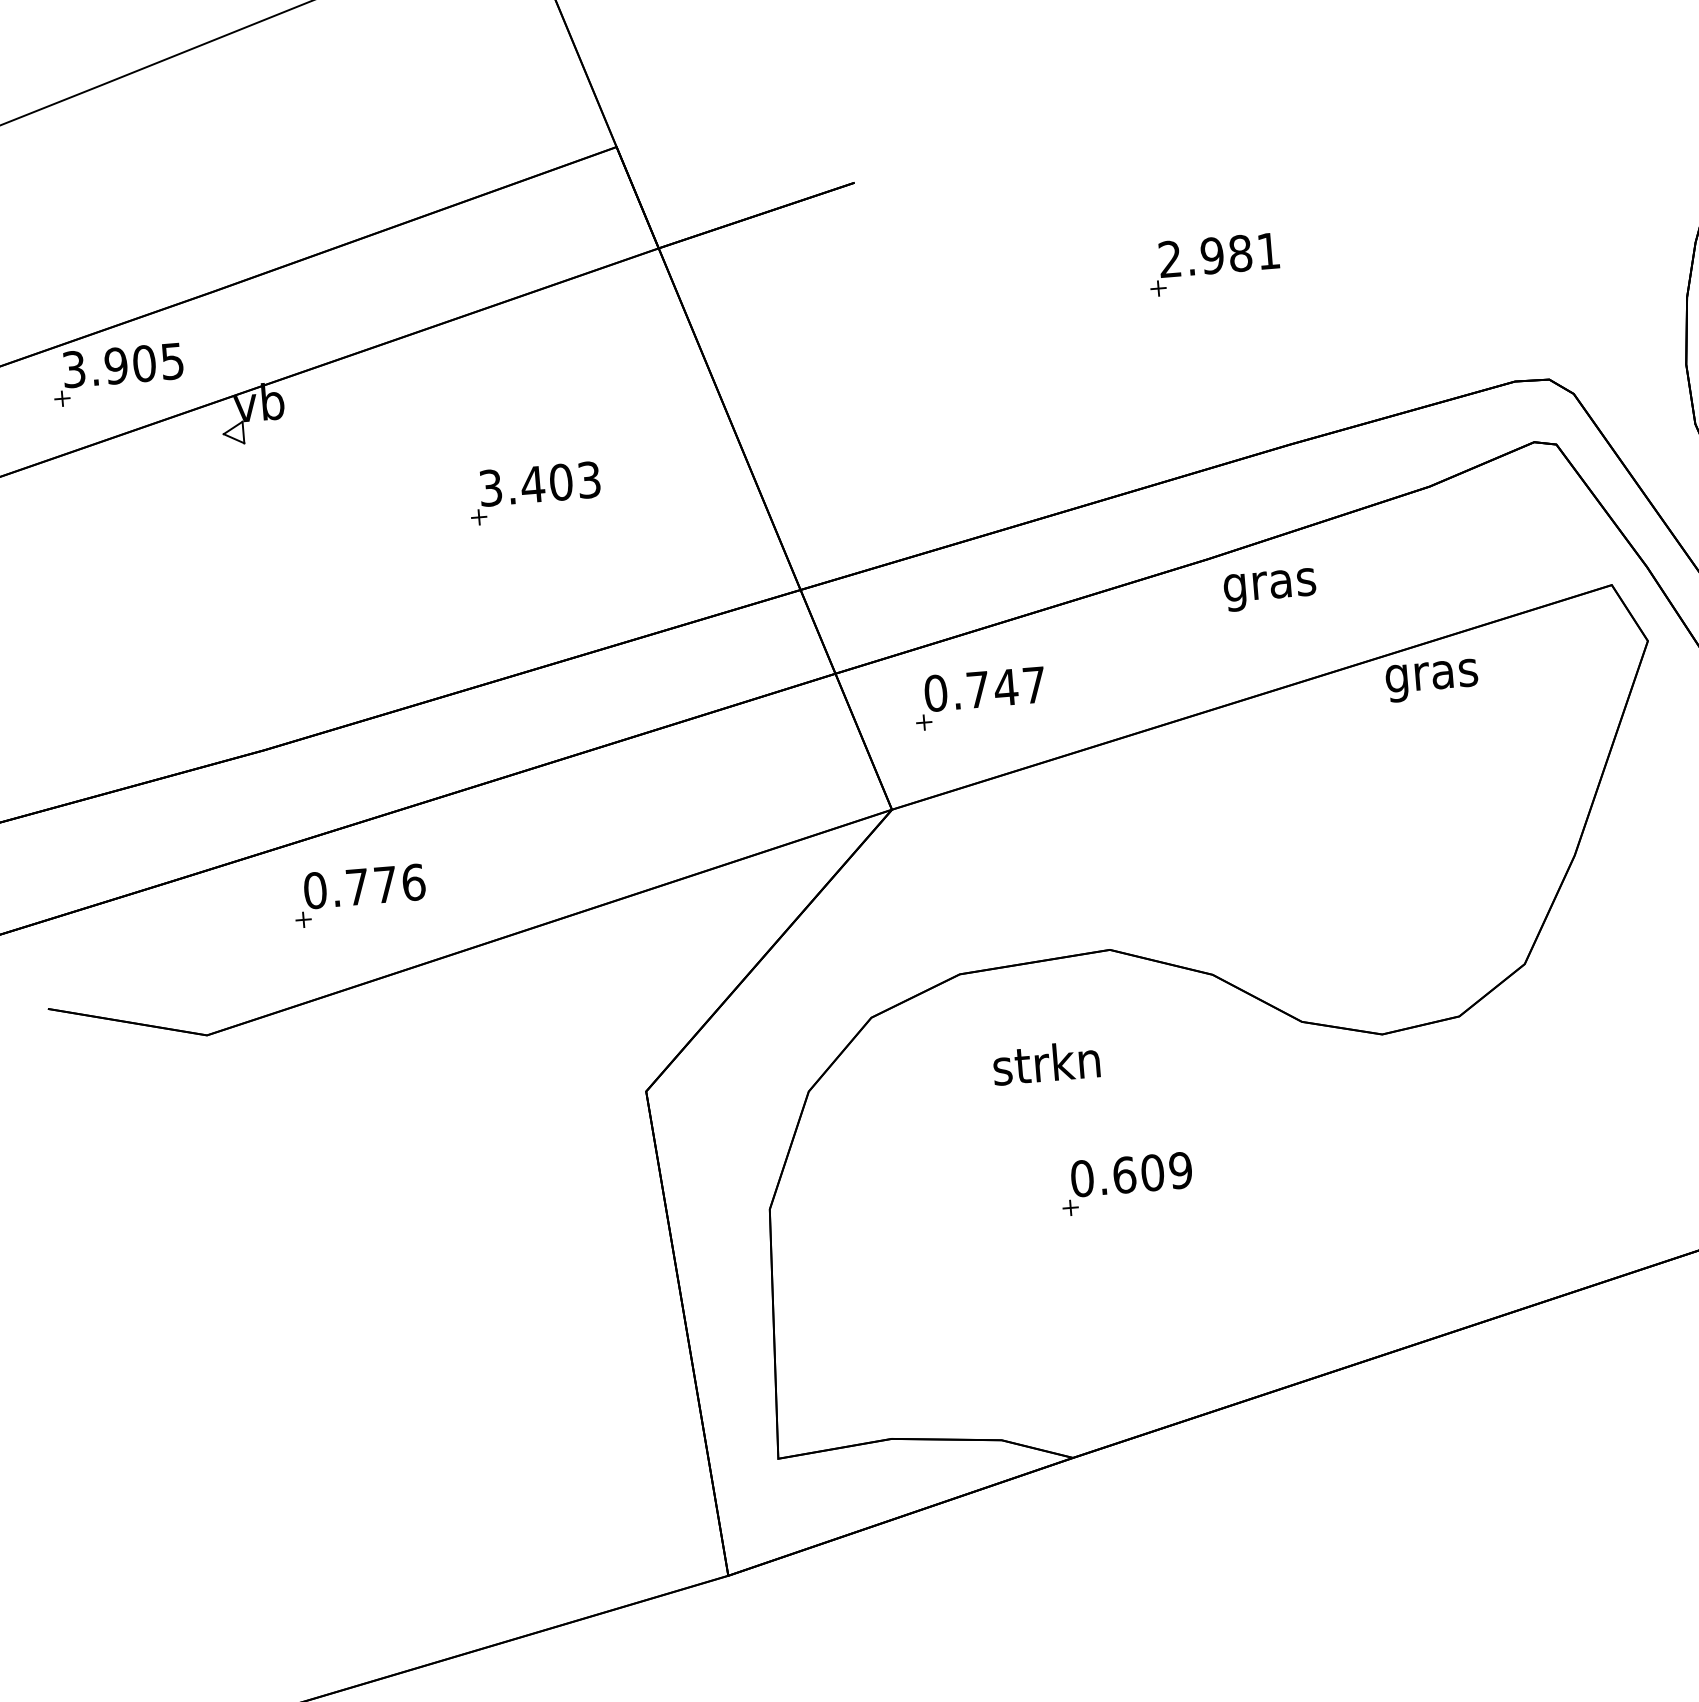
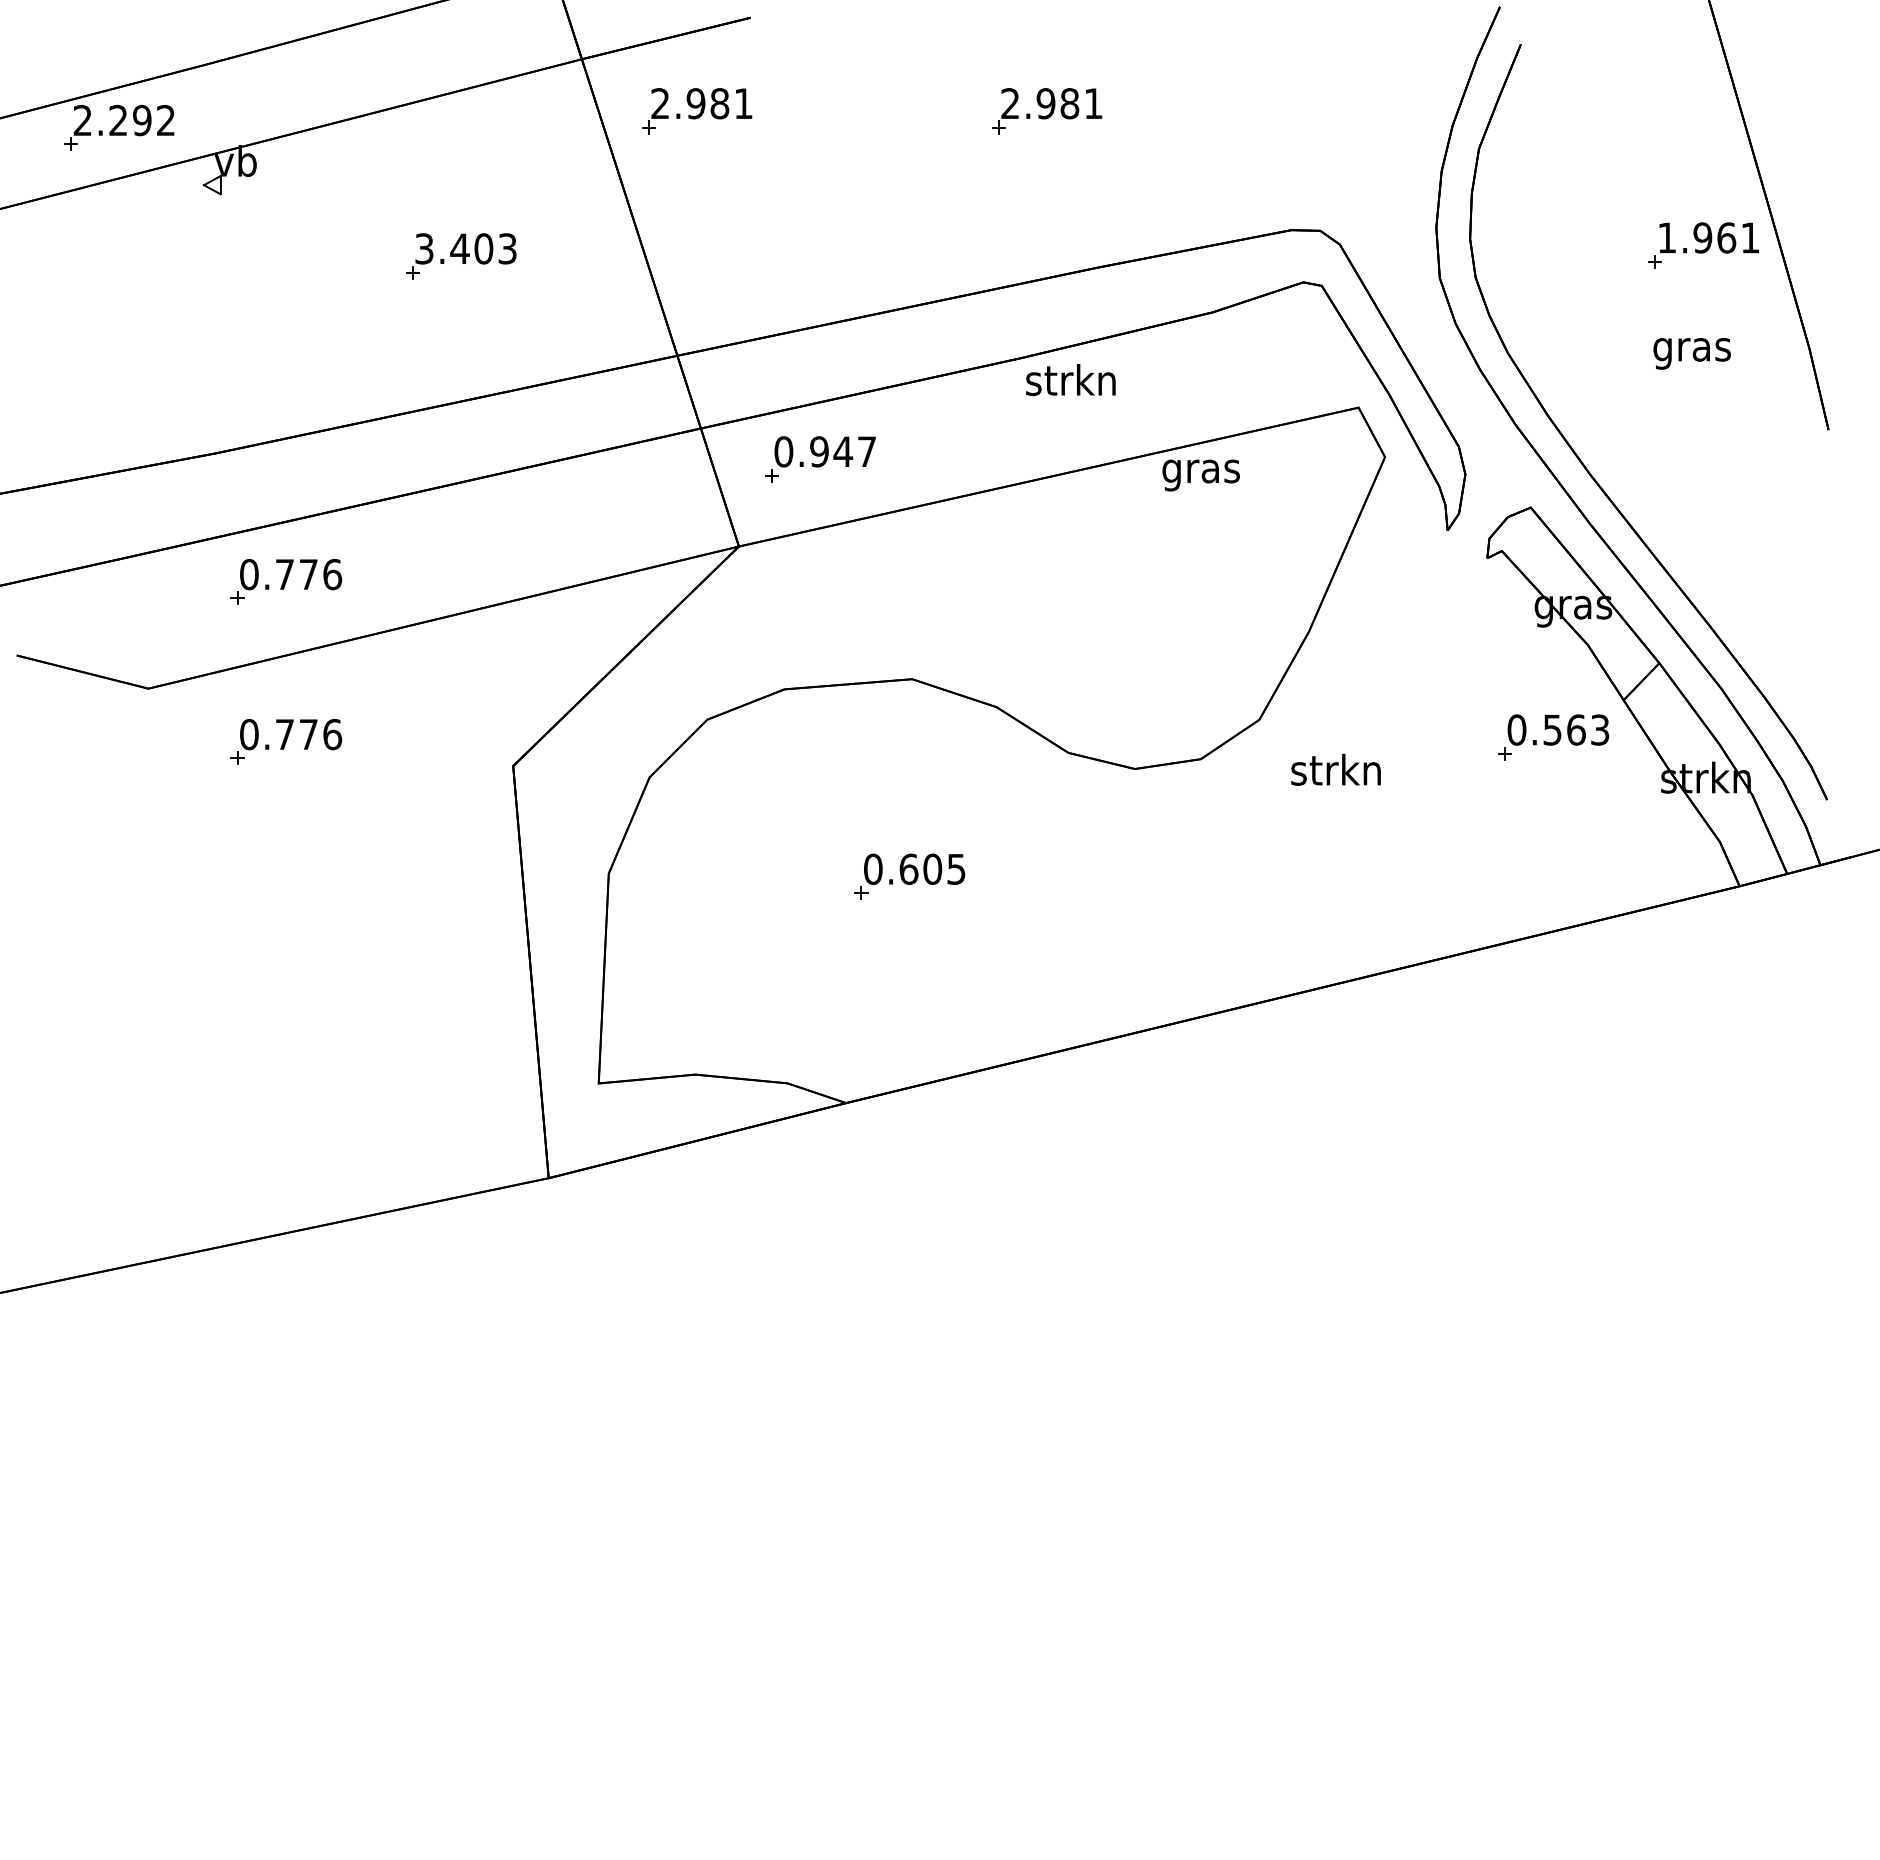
part: (800, 298) -> (697, 111), added
text: (122, 365) -> (123, 120), 3.905 -> 2.292
text: (1268, 585) -> (1070, 384), gras -> strkn
text: (978, 689) -> (819, 451), 0.747 -> 0.947
text: (1045, 1062) -> (1335, 769), moved
part: (375, 1084) -> (286, 741), added
text: (1180, 1169) -> (956, 868), 0.609 -> 0.605

